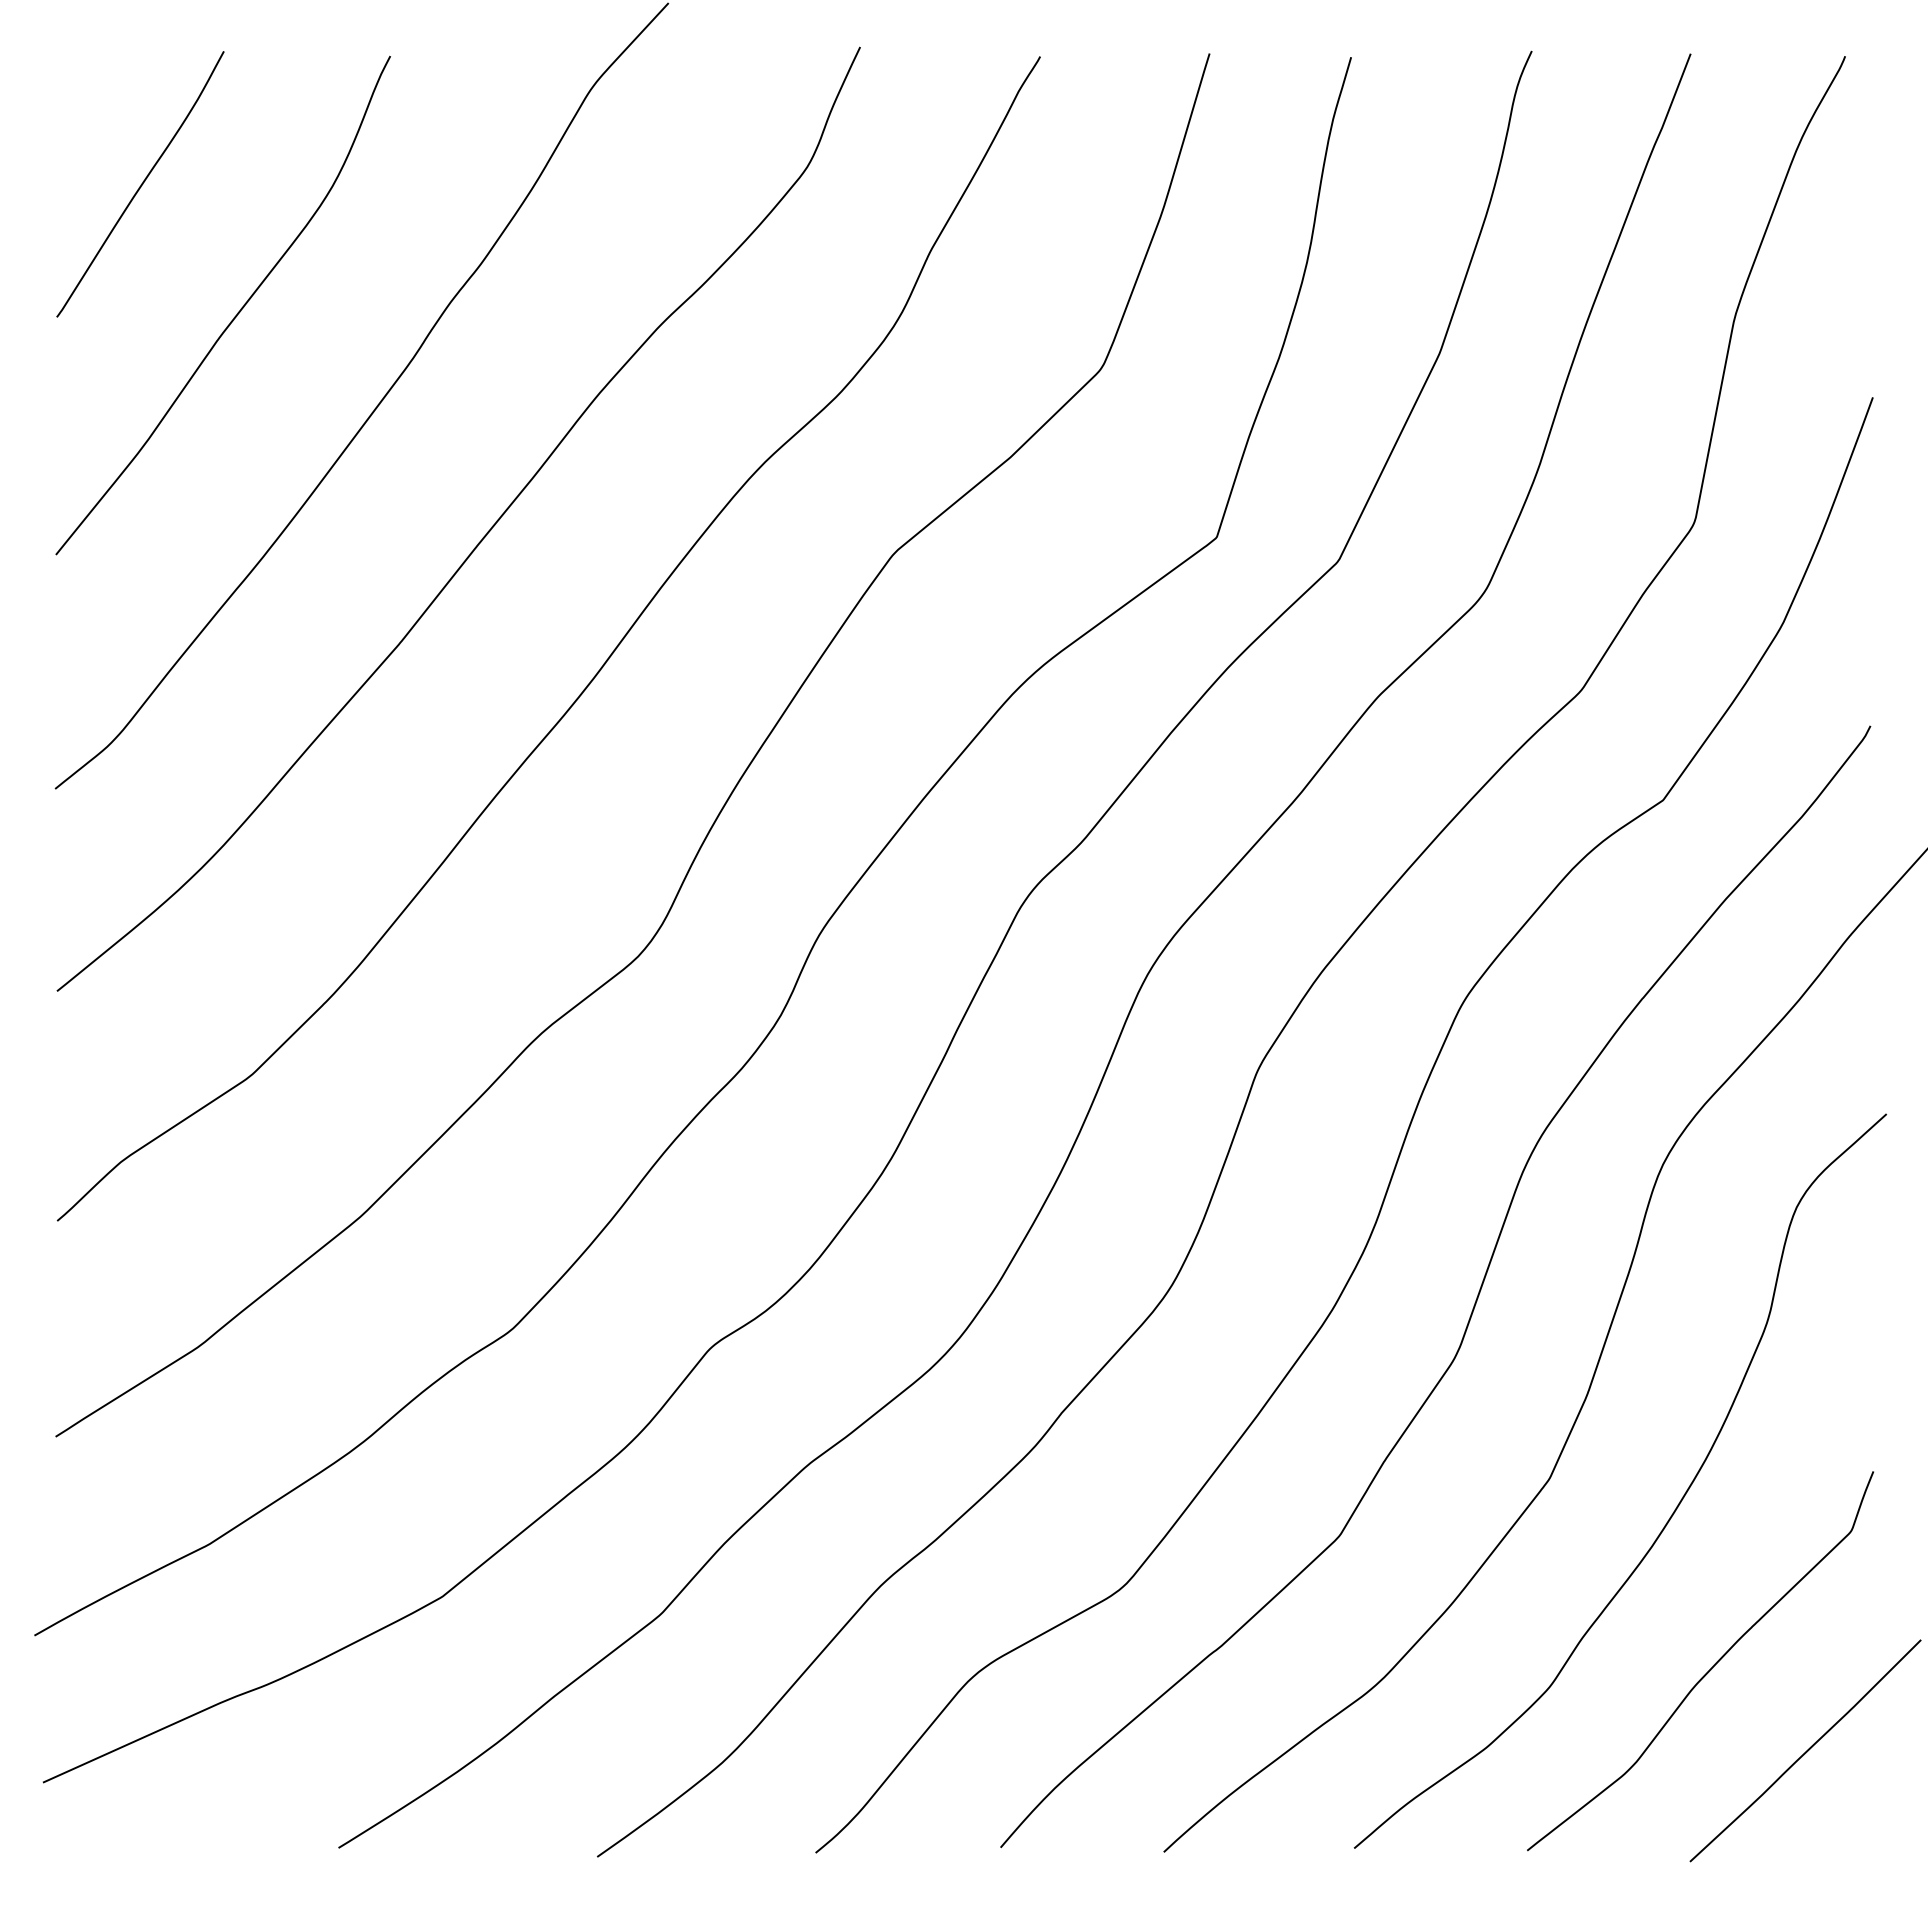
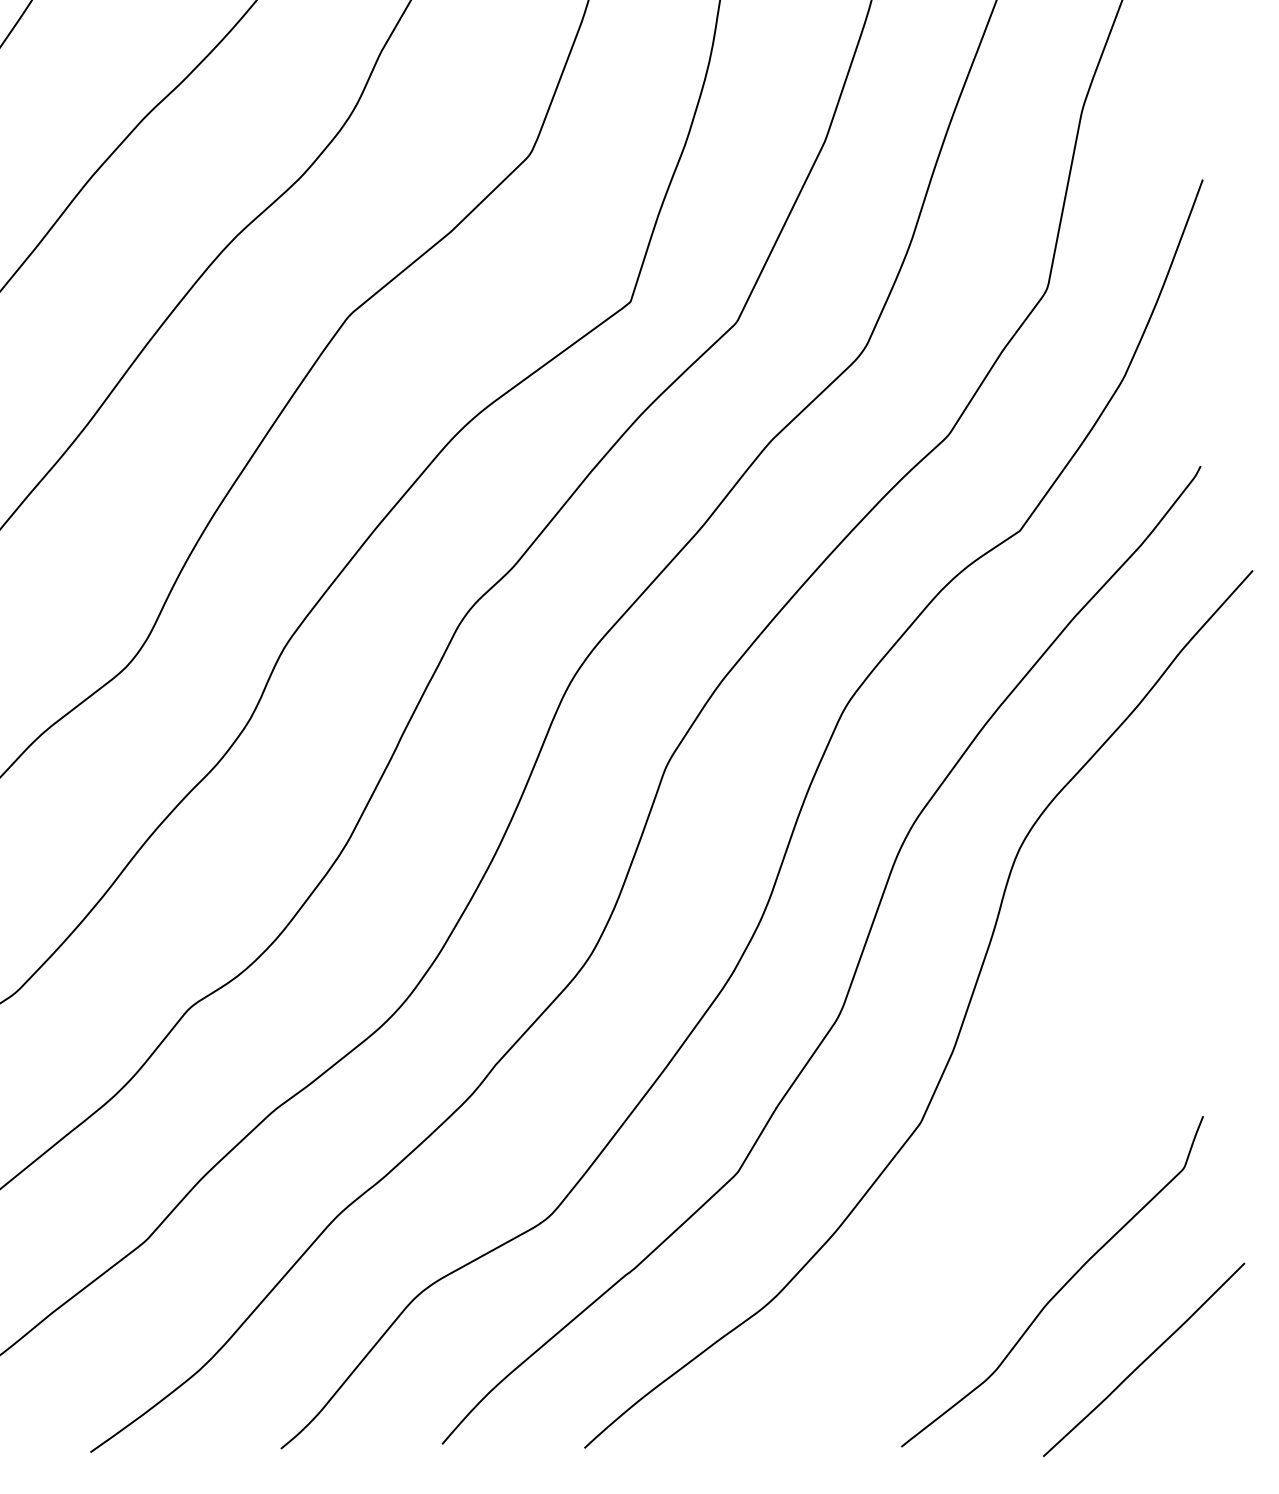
curve: (1671, 1514) -> (1027, 1153), removed

